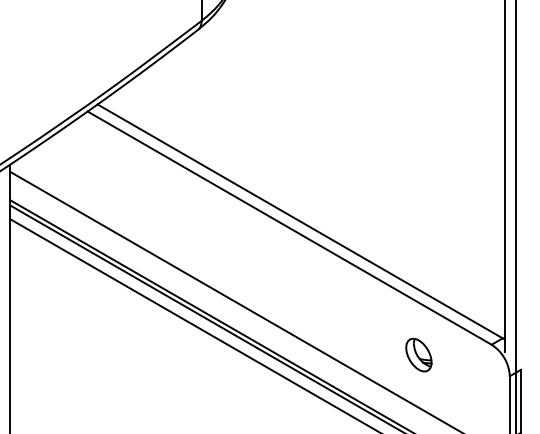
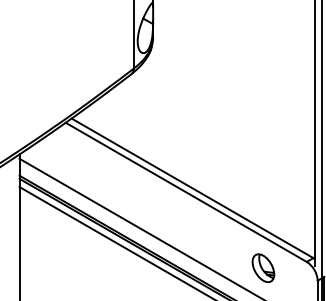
part: (419, 354) -> (263, 267), size x1.43

